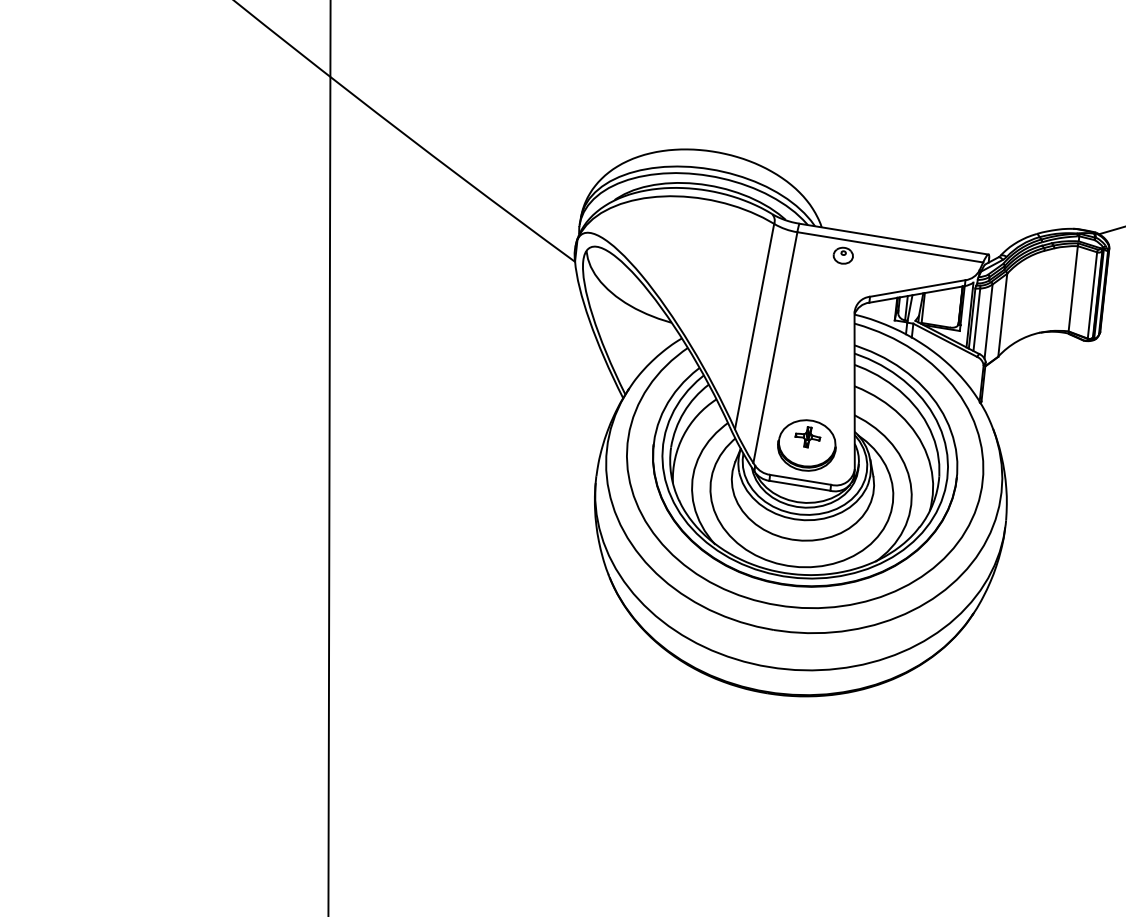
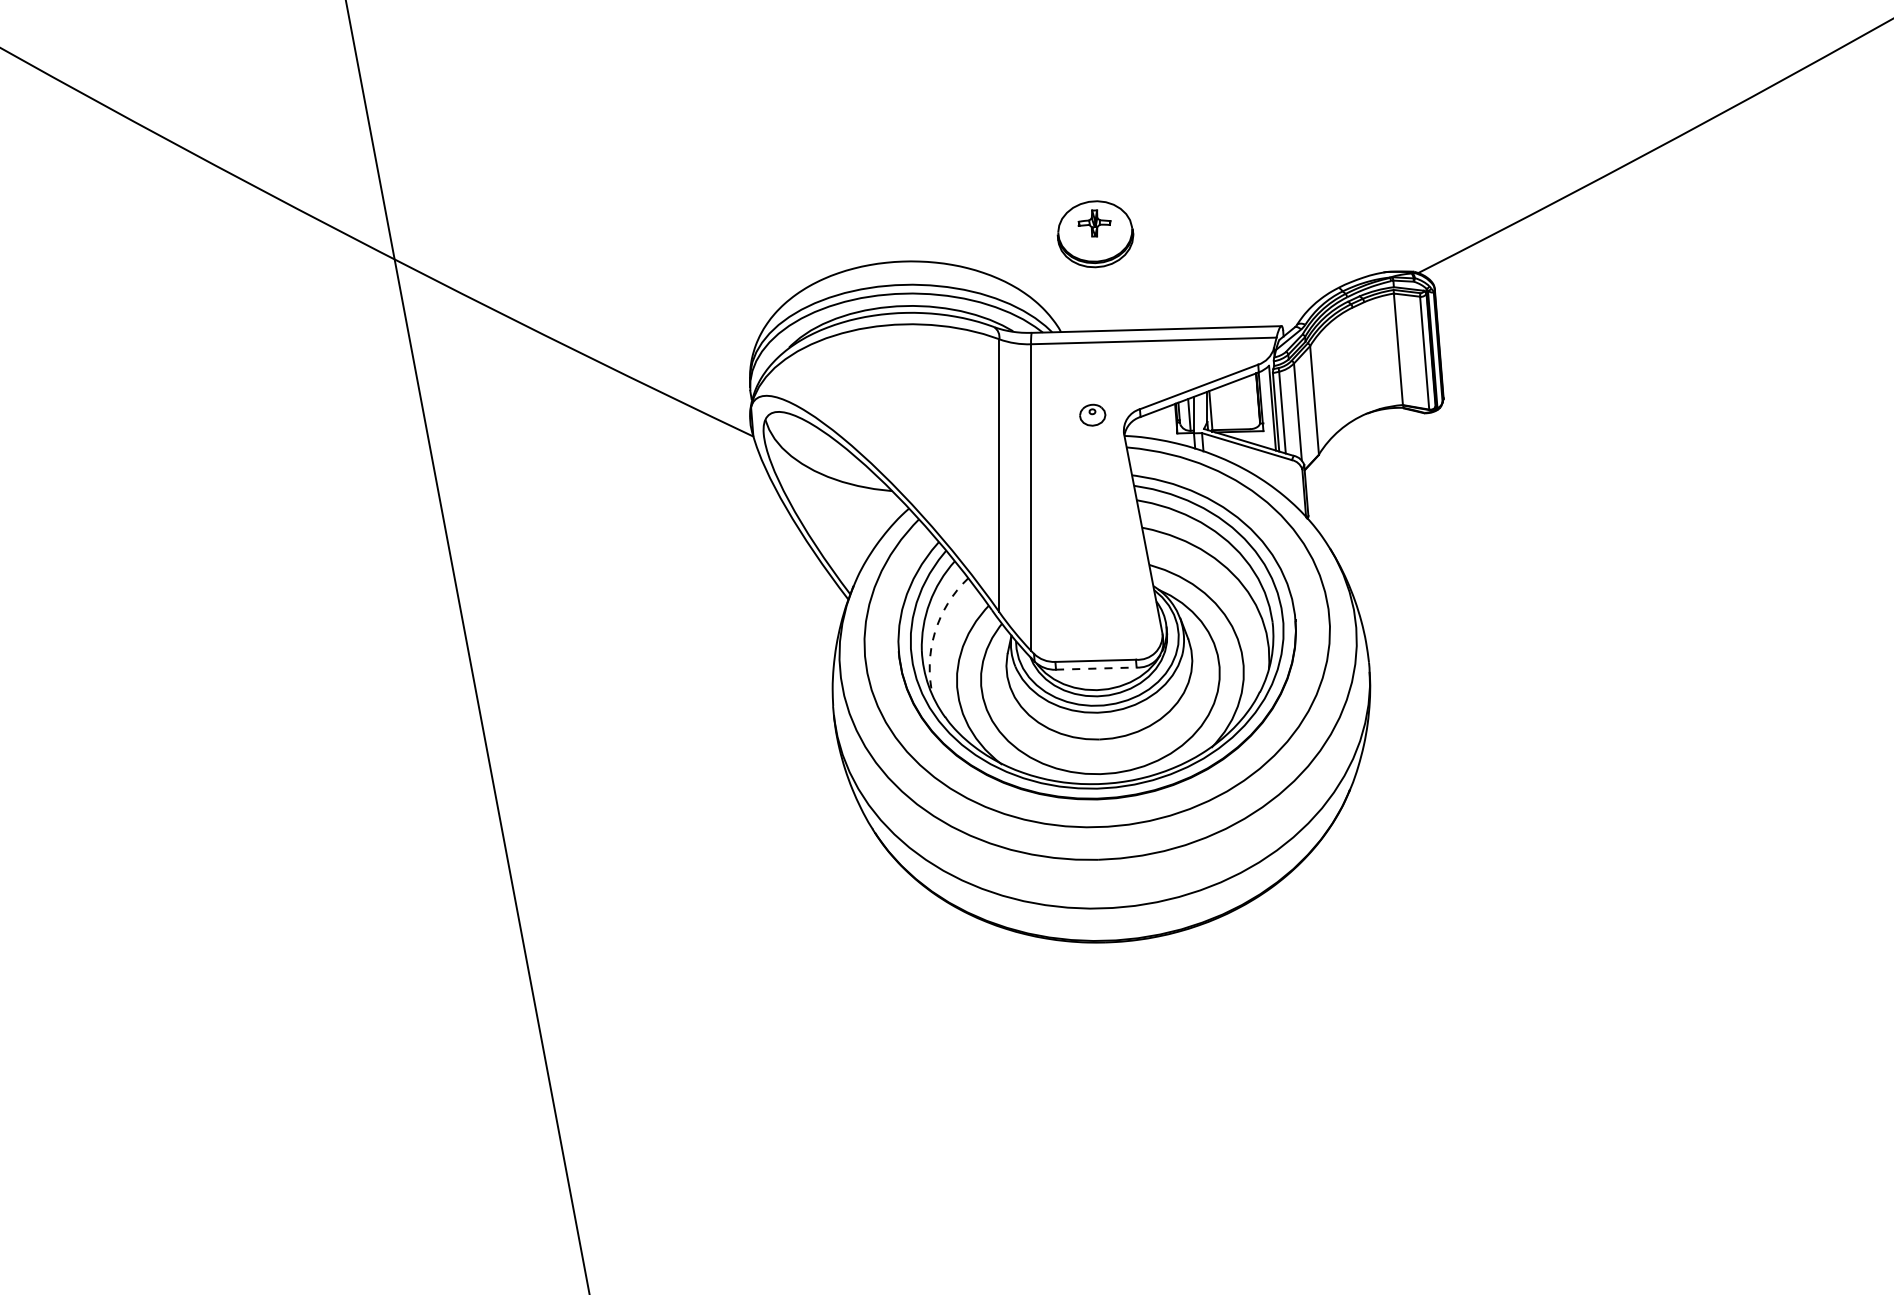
part: (843, 255) -> (1092, 414), moved
arc: (683, 435) -> (934, 632), solid -> dashed
part: (806, 445) -> (1095, 234), moved
line: (800, 485) -> (1096, 668), solid -> dashed

